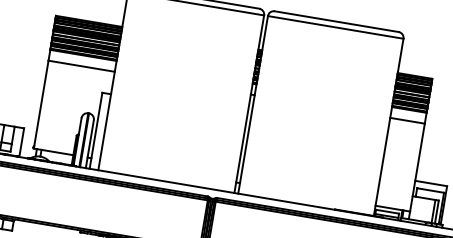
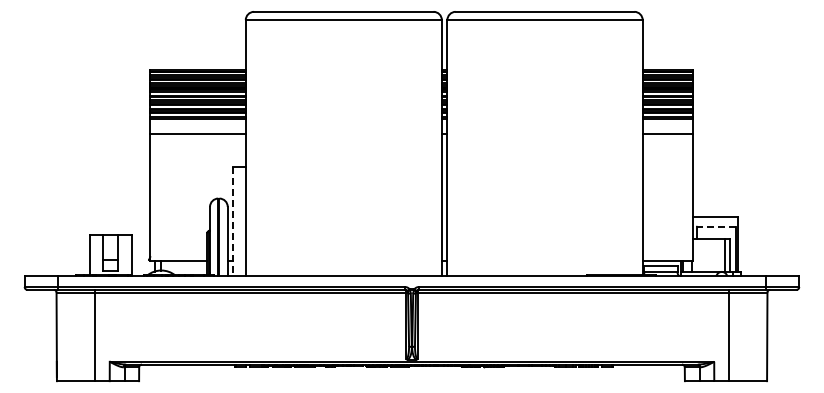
line: (96, 130) -> (233, 221), solid -> dashed
line: (430, 190) -> (716, 226), solid -> dashed

